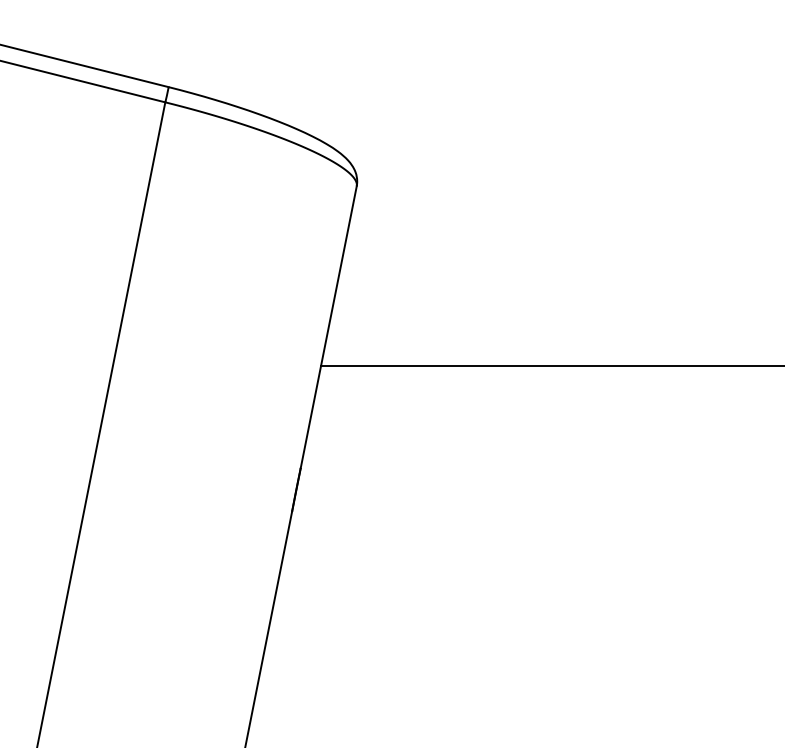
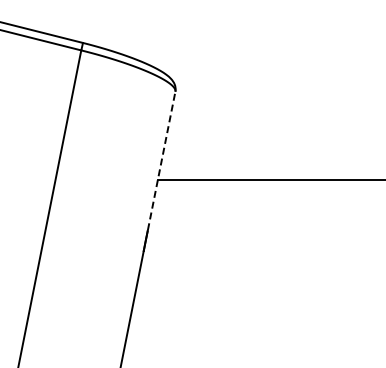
line: (328, 326) -> (161, 160), solid -> dashed

